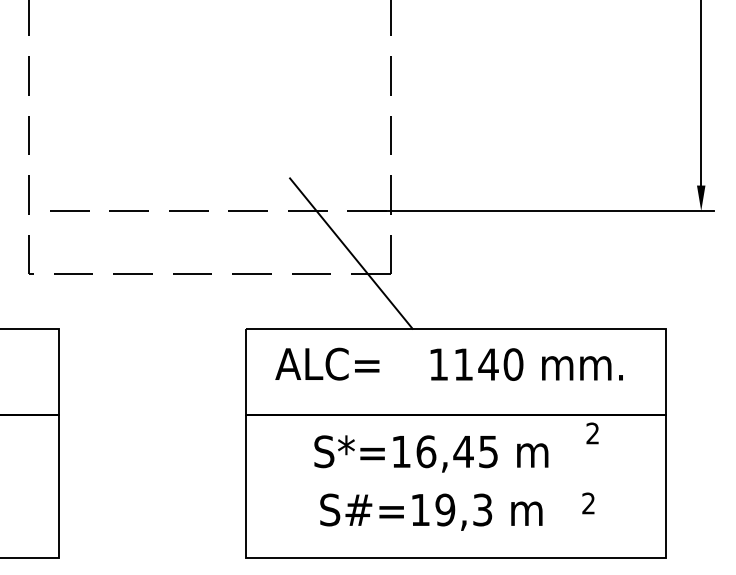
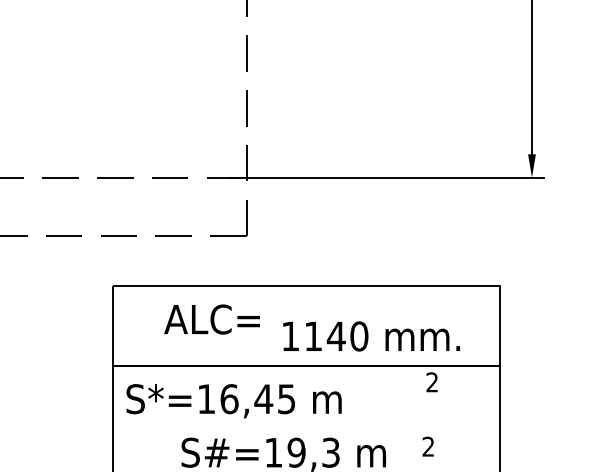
line: (351, 253) -> (210, 216), removed
text: (327, 363) -> (212, 318), moved
text: (526, 364) -> (371, 336), moved
text: (431, 453) -> (234, 400), moved

